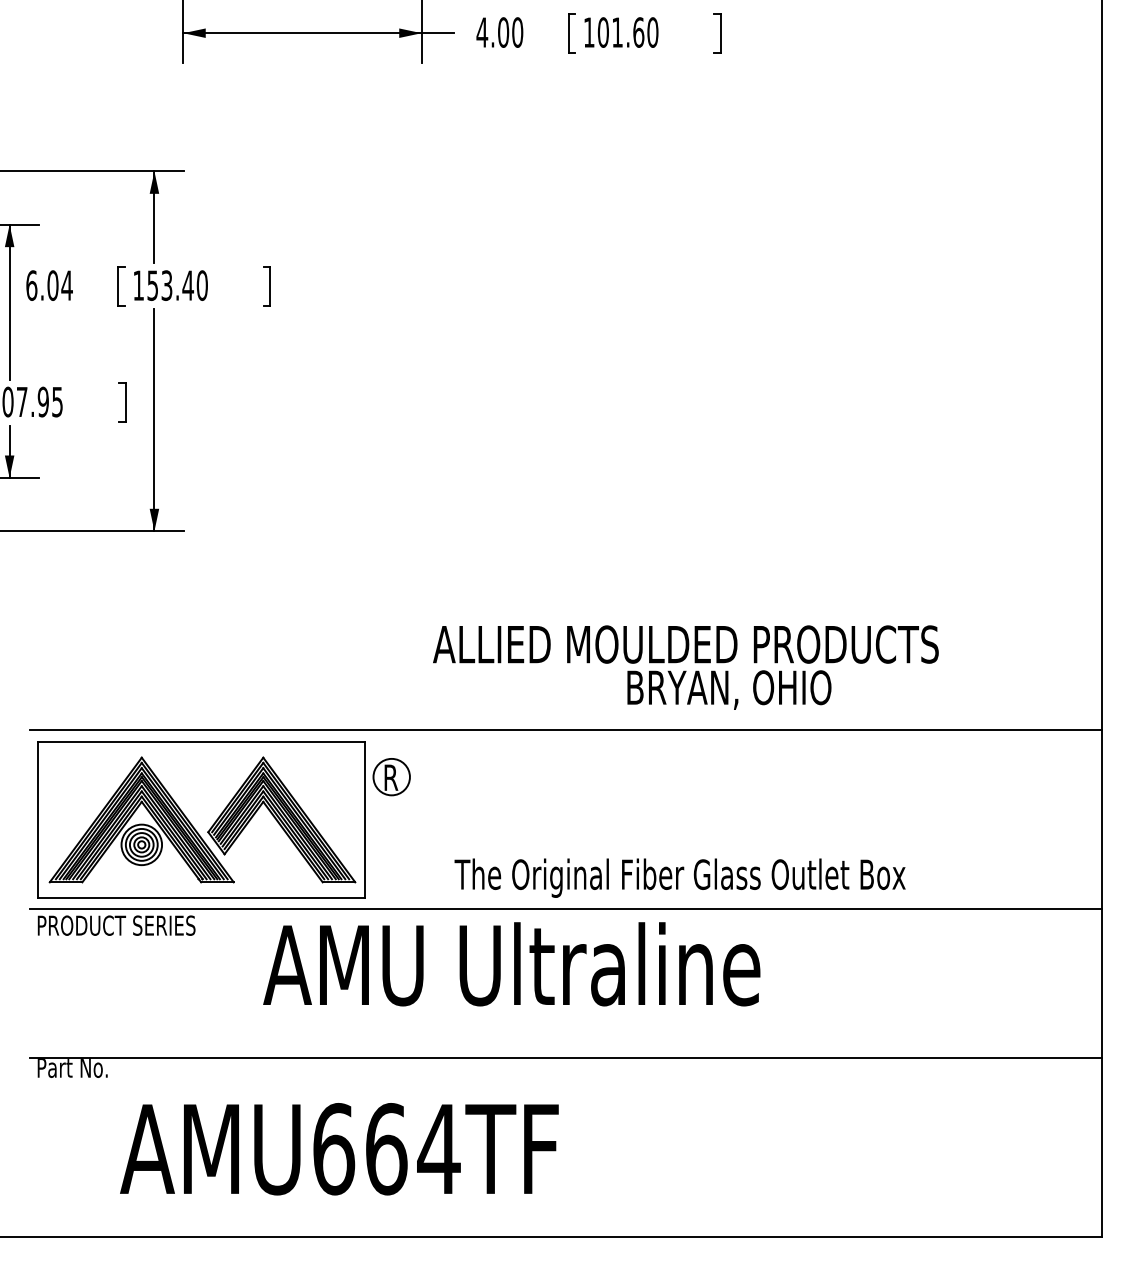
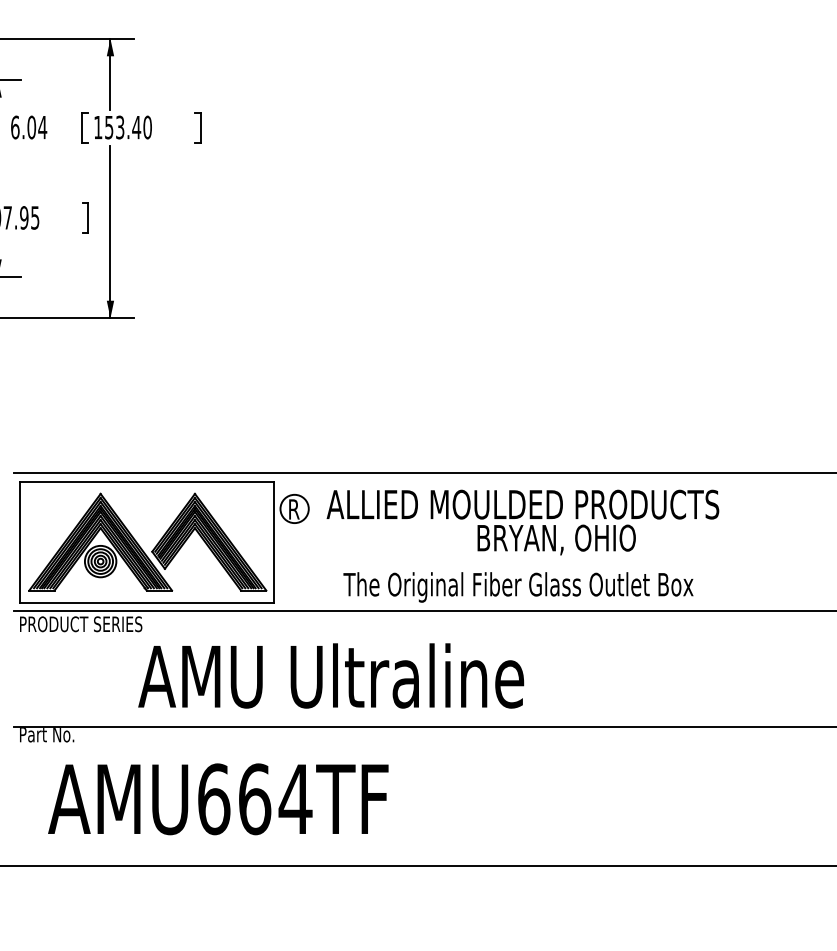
text: (685, 667) -> (522, 522), moved
text: (511, 964) -> (330, 676), moved
text: (339, 1149) -> (218, 799), moved

